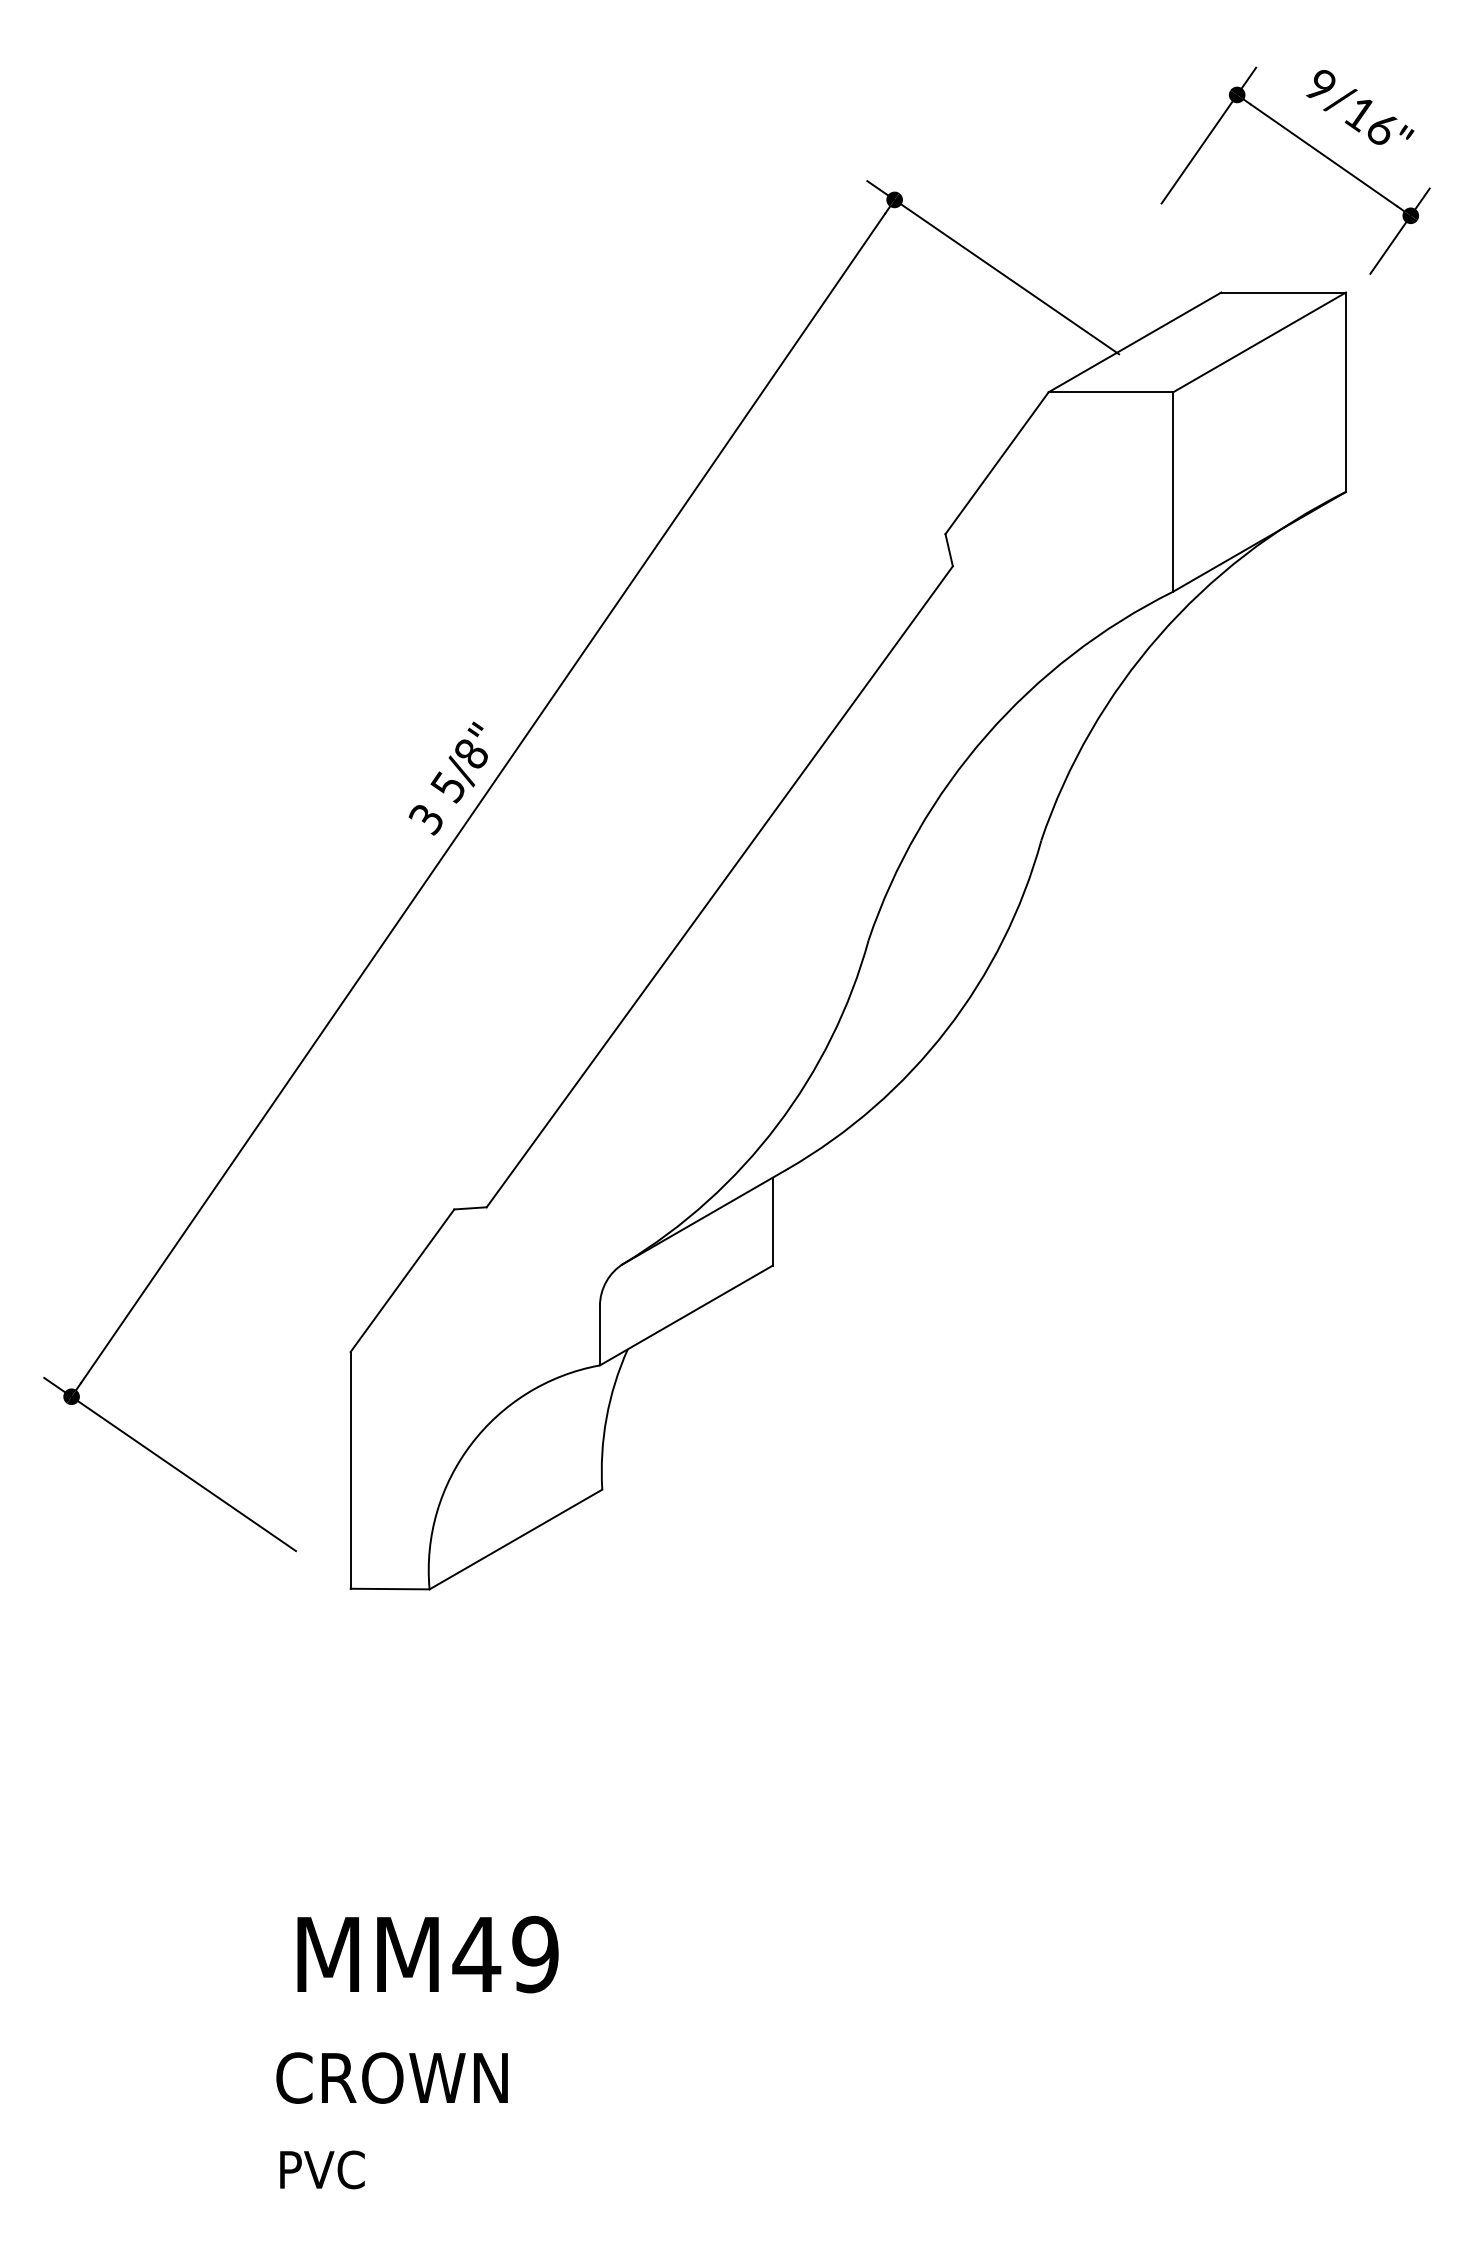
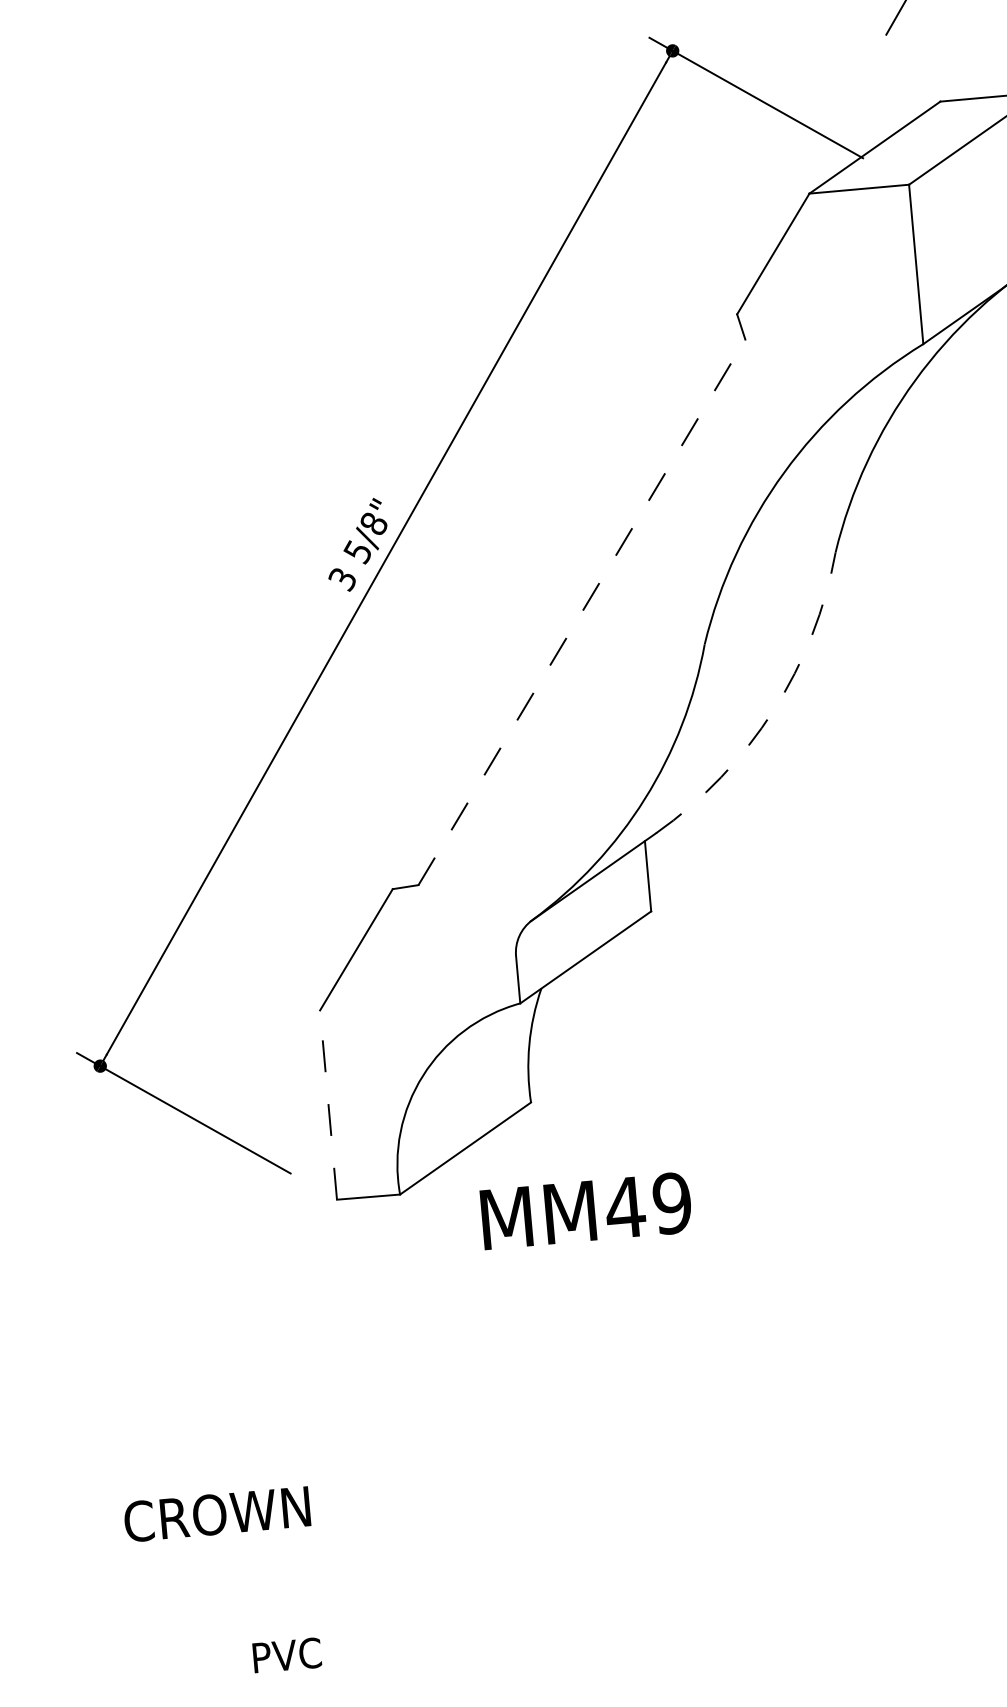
line: (720, 886) -> (582, 612), solid -> dashed
arc: (946, 1029) -> (773, 710), solid -> dashed
line: (350, 1469) -> (328, 1104), solid -> dashed
text: (427, 1954) -> (585, 1211), moved
text: (391, 2077) -> (216, 1513), moved
text: (322, 2169) -> (287, 1655), moved

